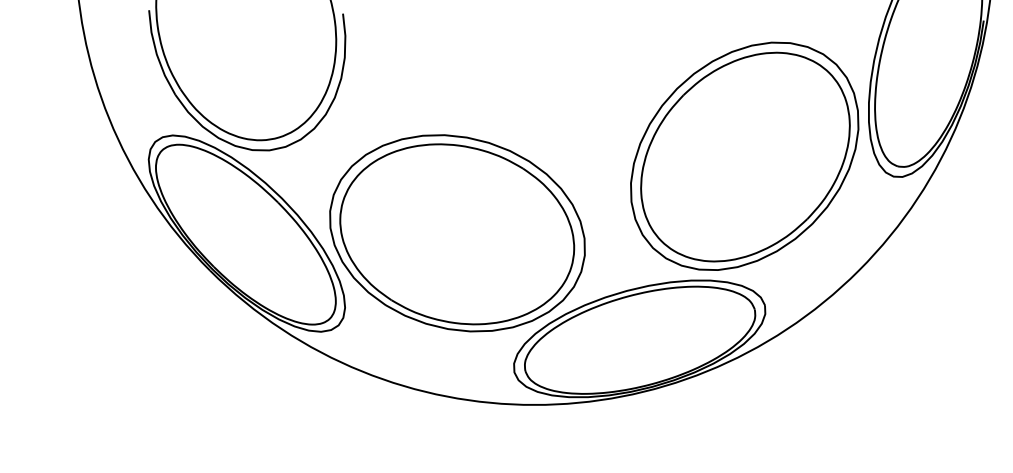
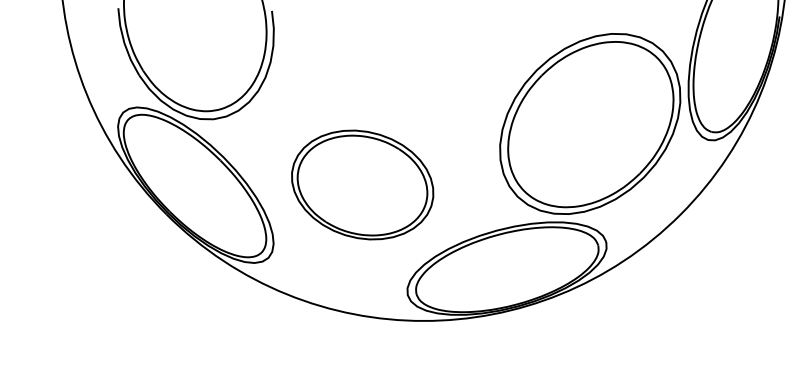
part: (457, 233) -> (362, 185), size x0.7

